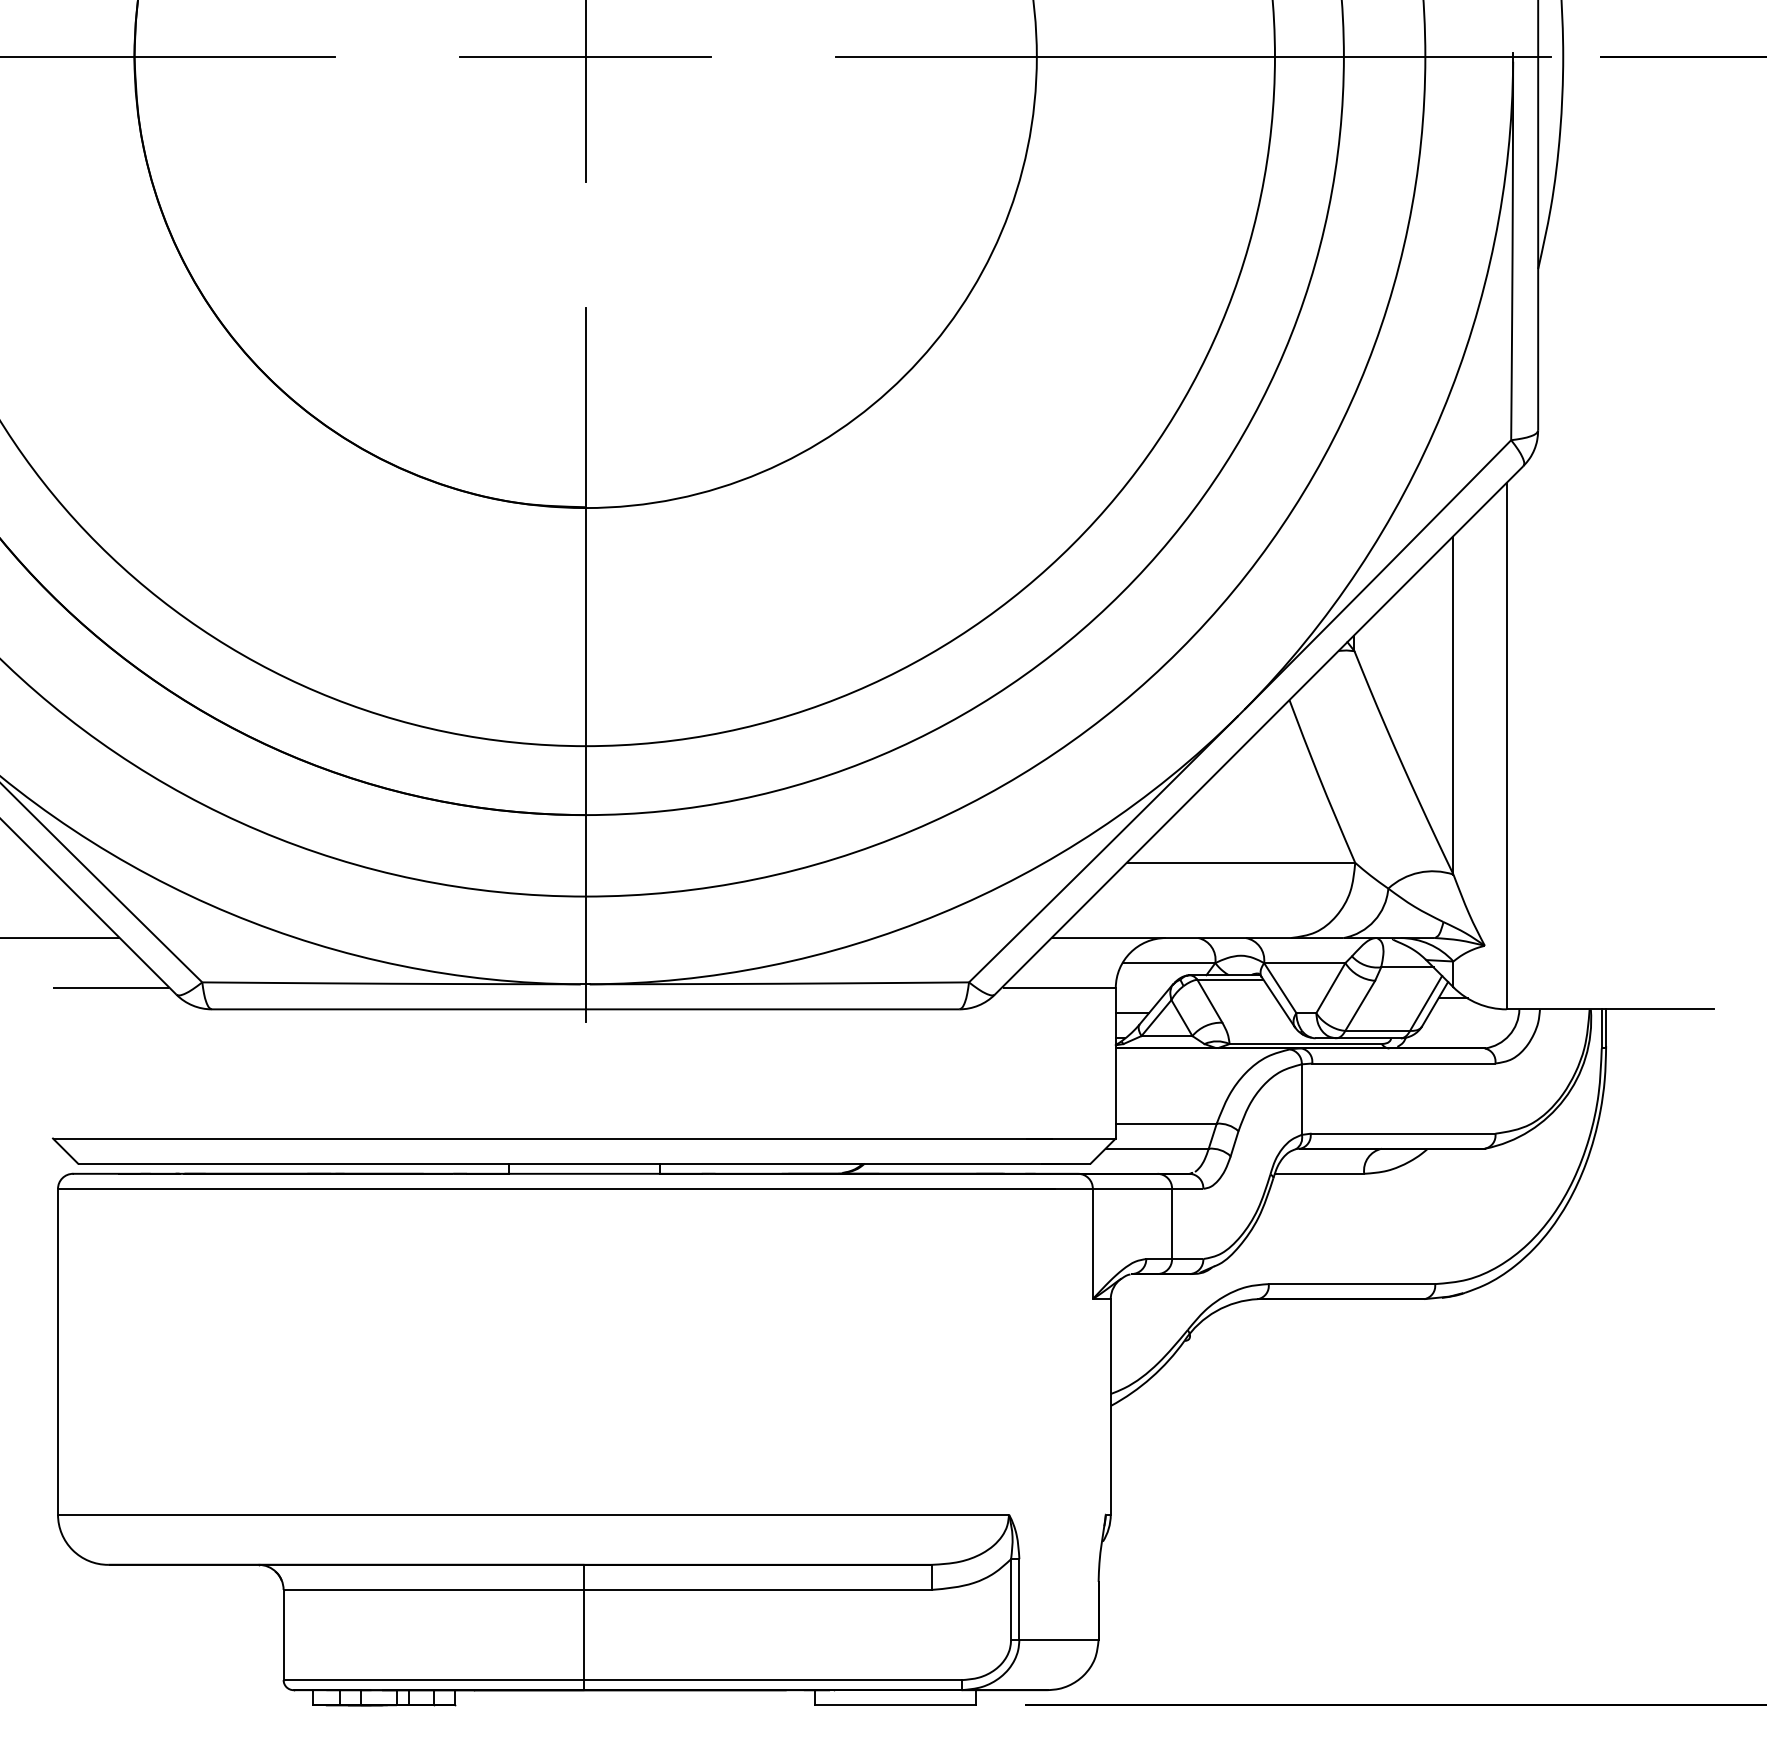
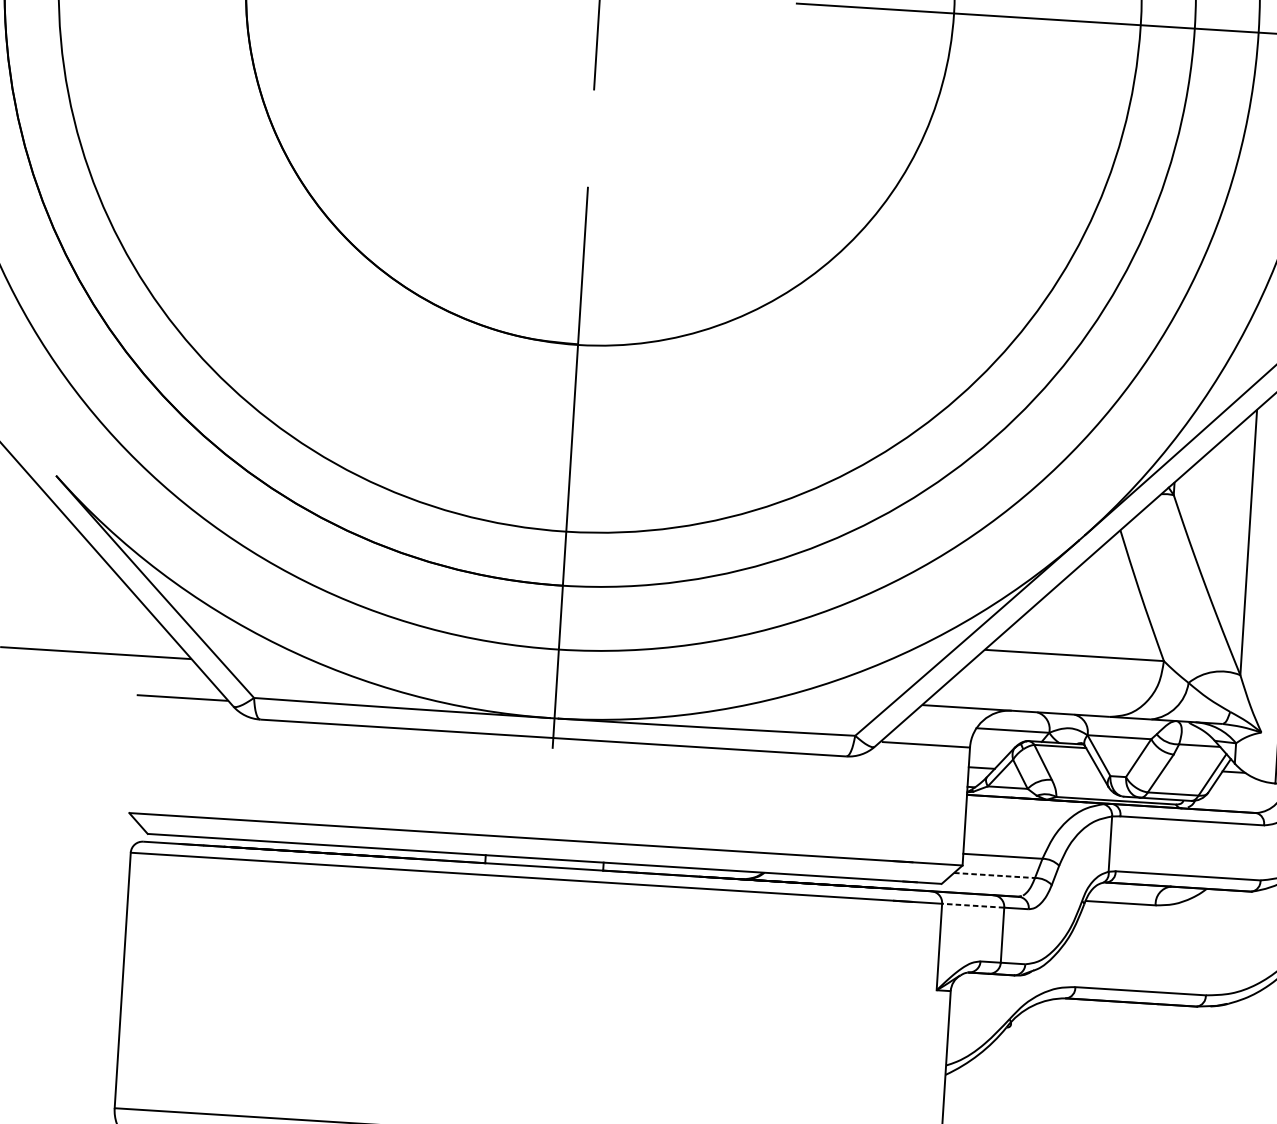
line: (1157, 1148) -> (994, 875), solid -> dashed
line: (1132, 1188) -> (973, 905), solid -> dashed

